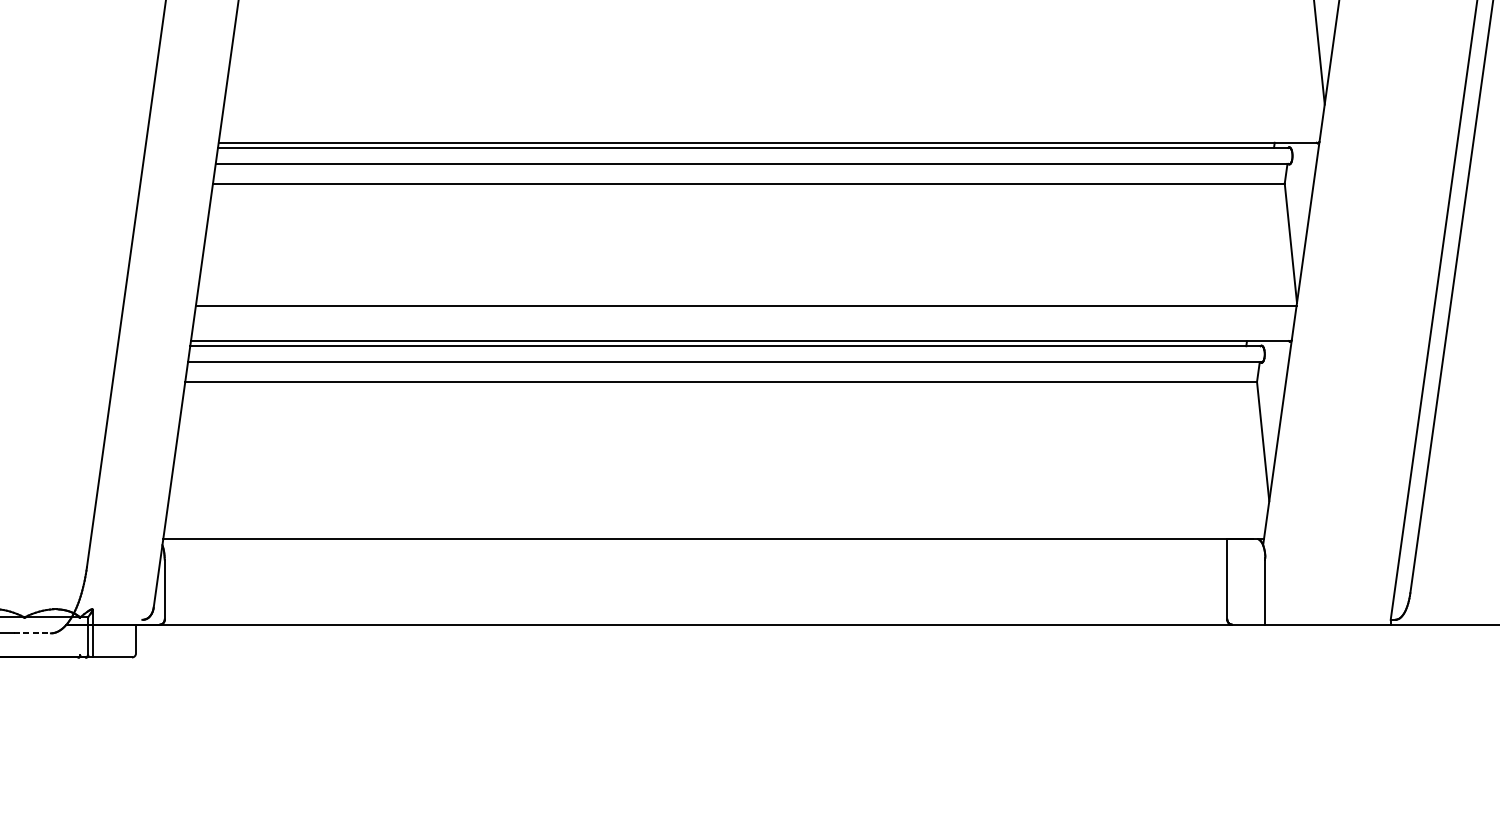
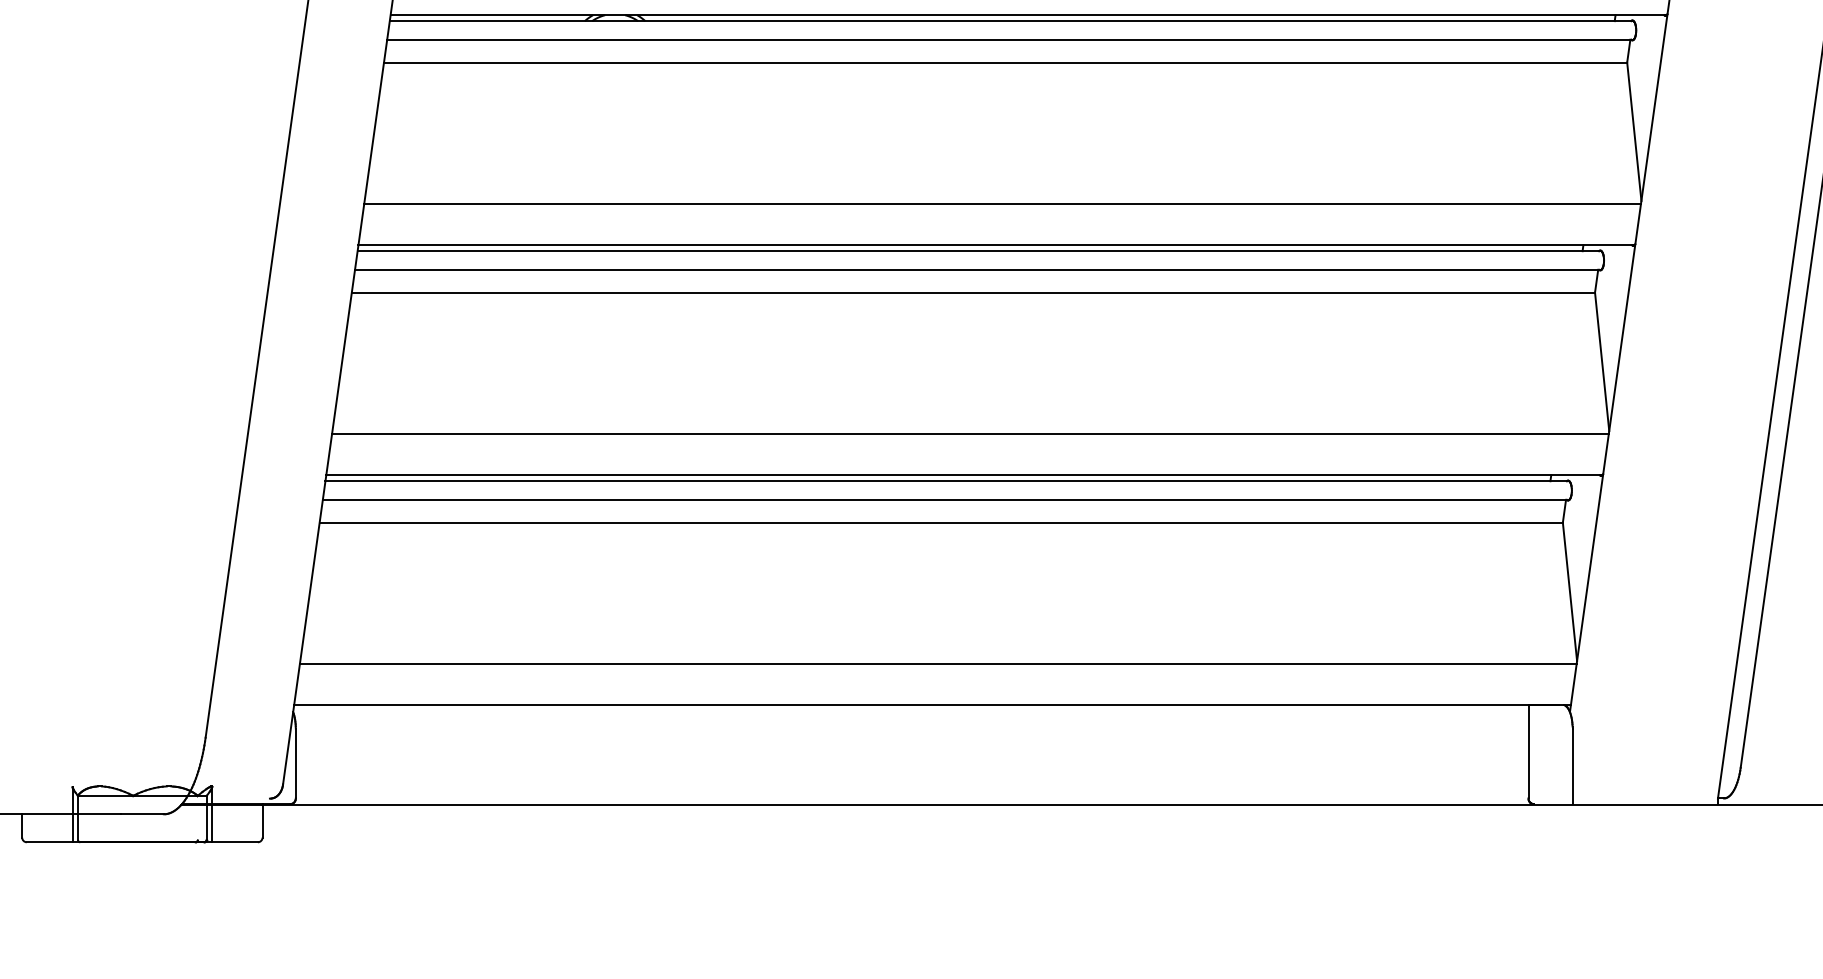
line: (773, 107) -> (1002, 204), added
line: (717, 504) -> (937, 664), added
line: (32, 633) -> (142, 814), dashed -> solid

